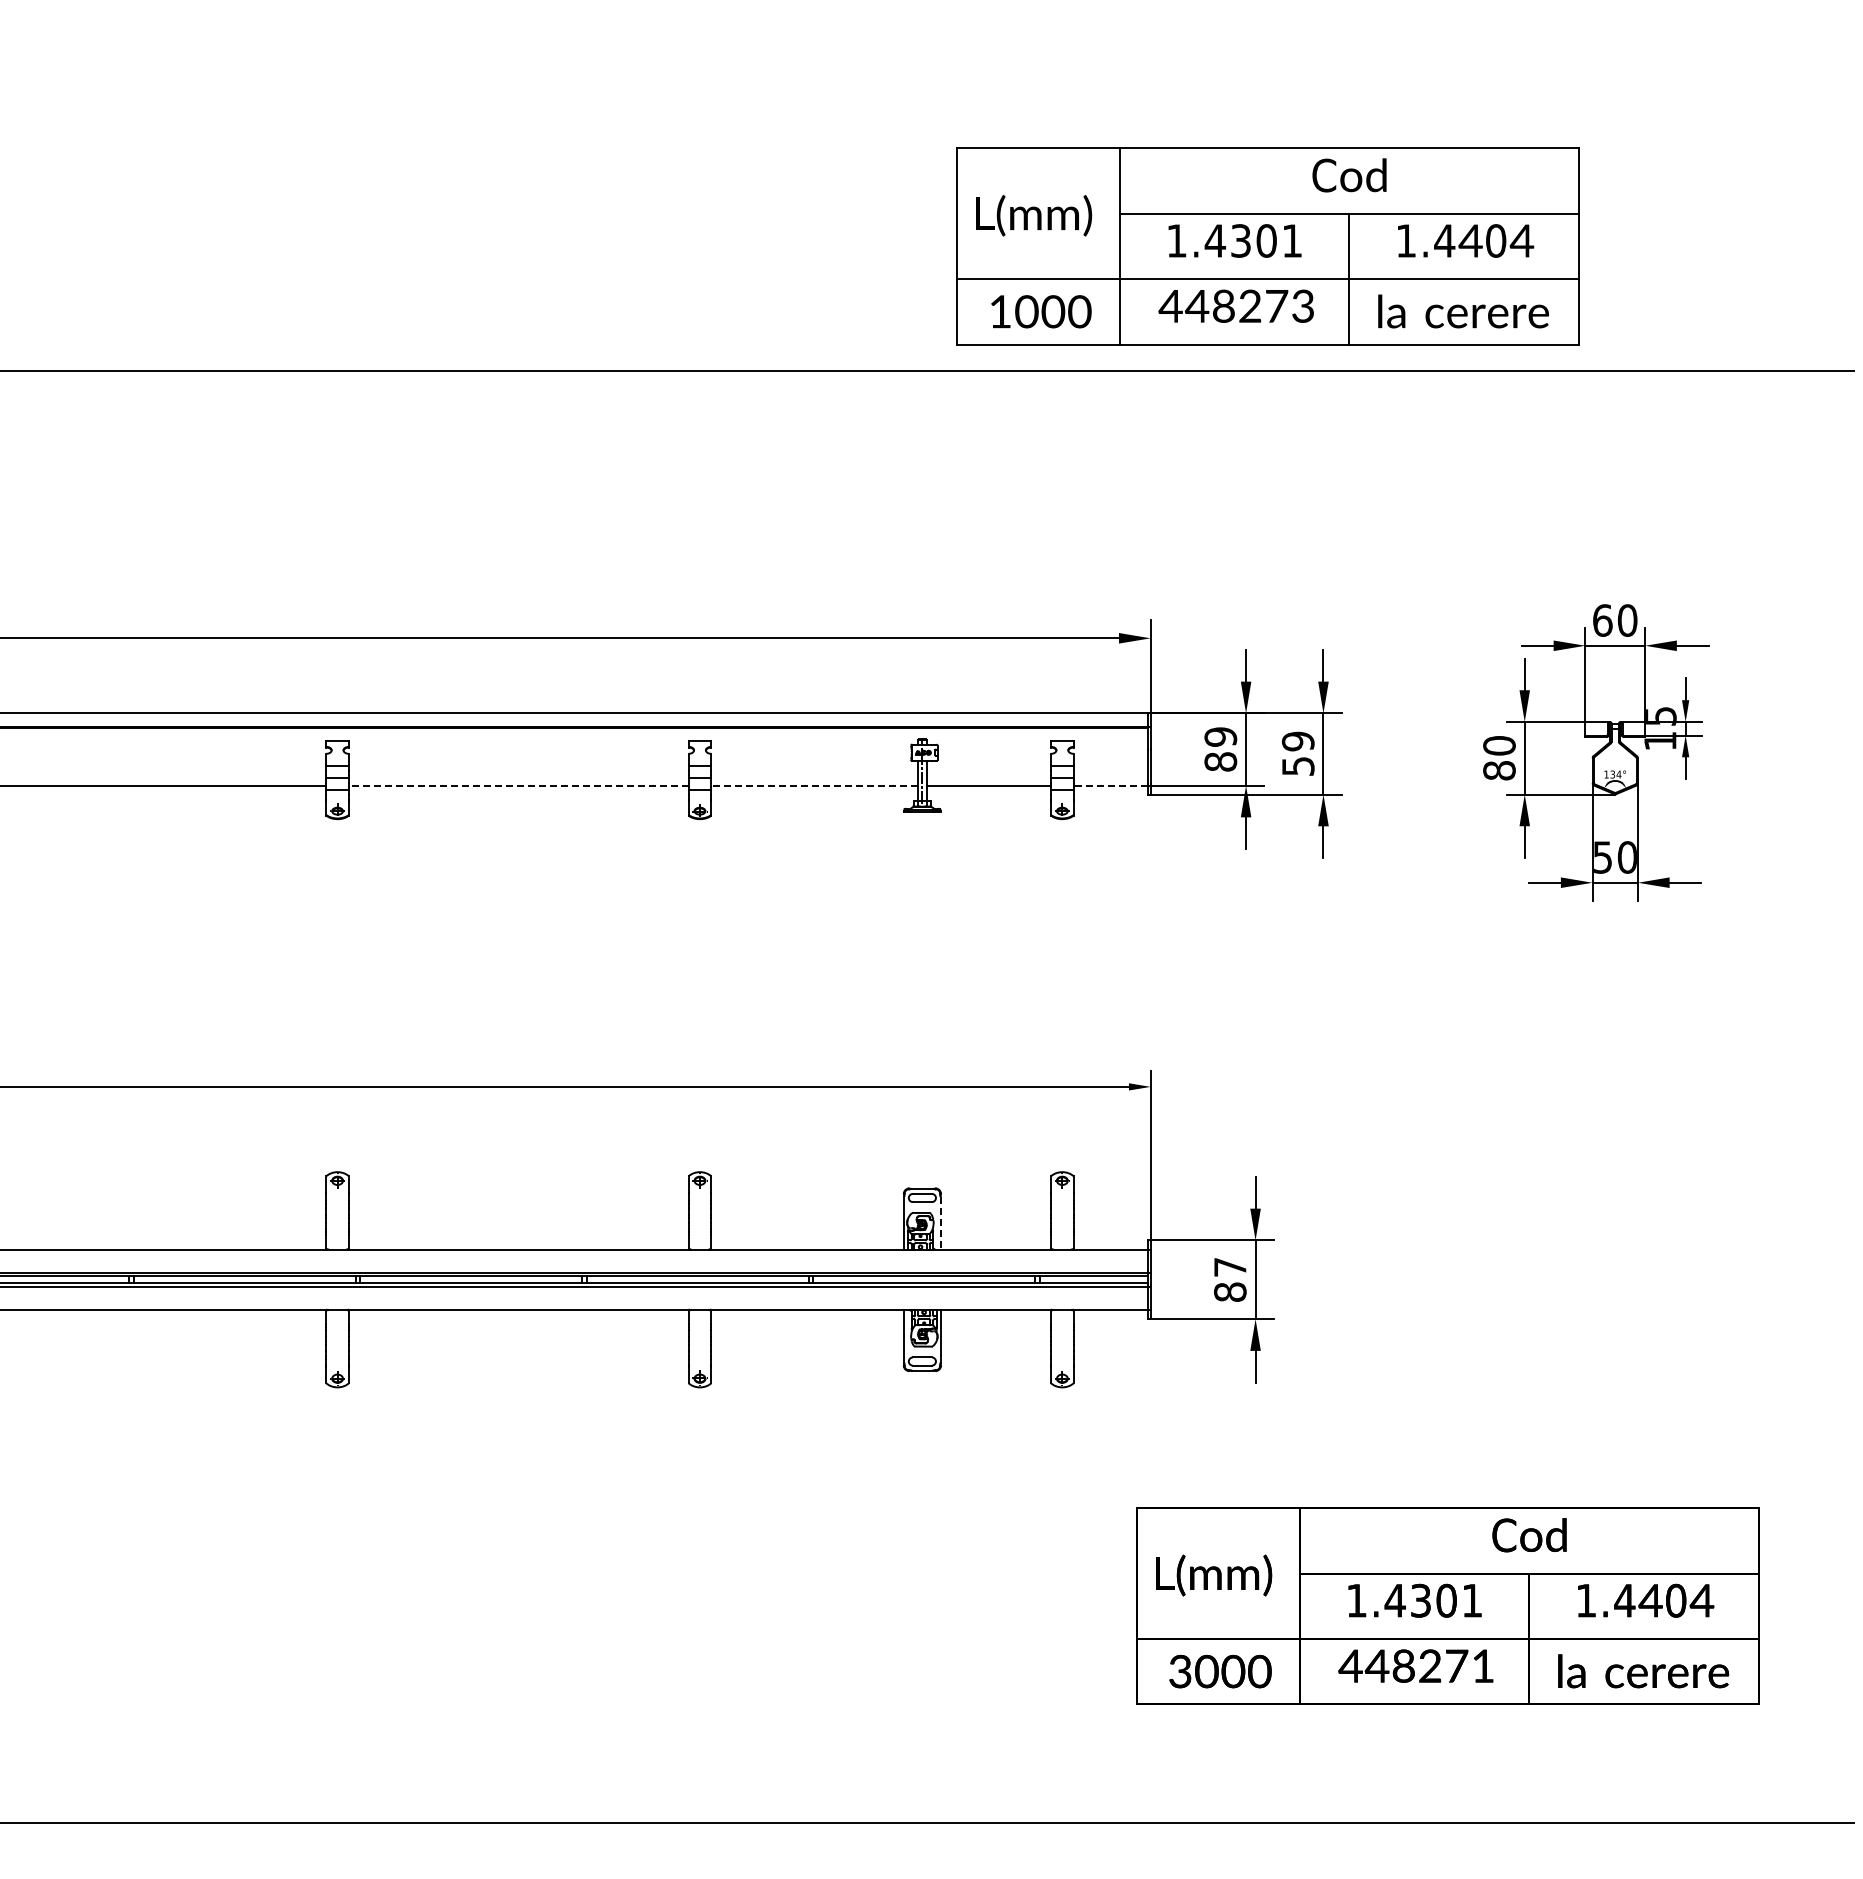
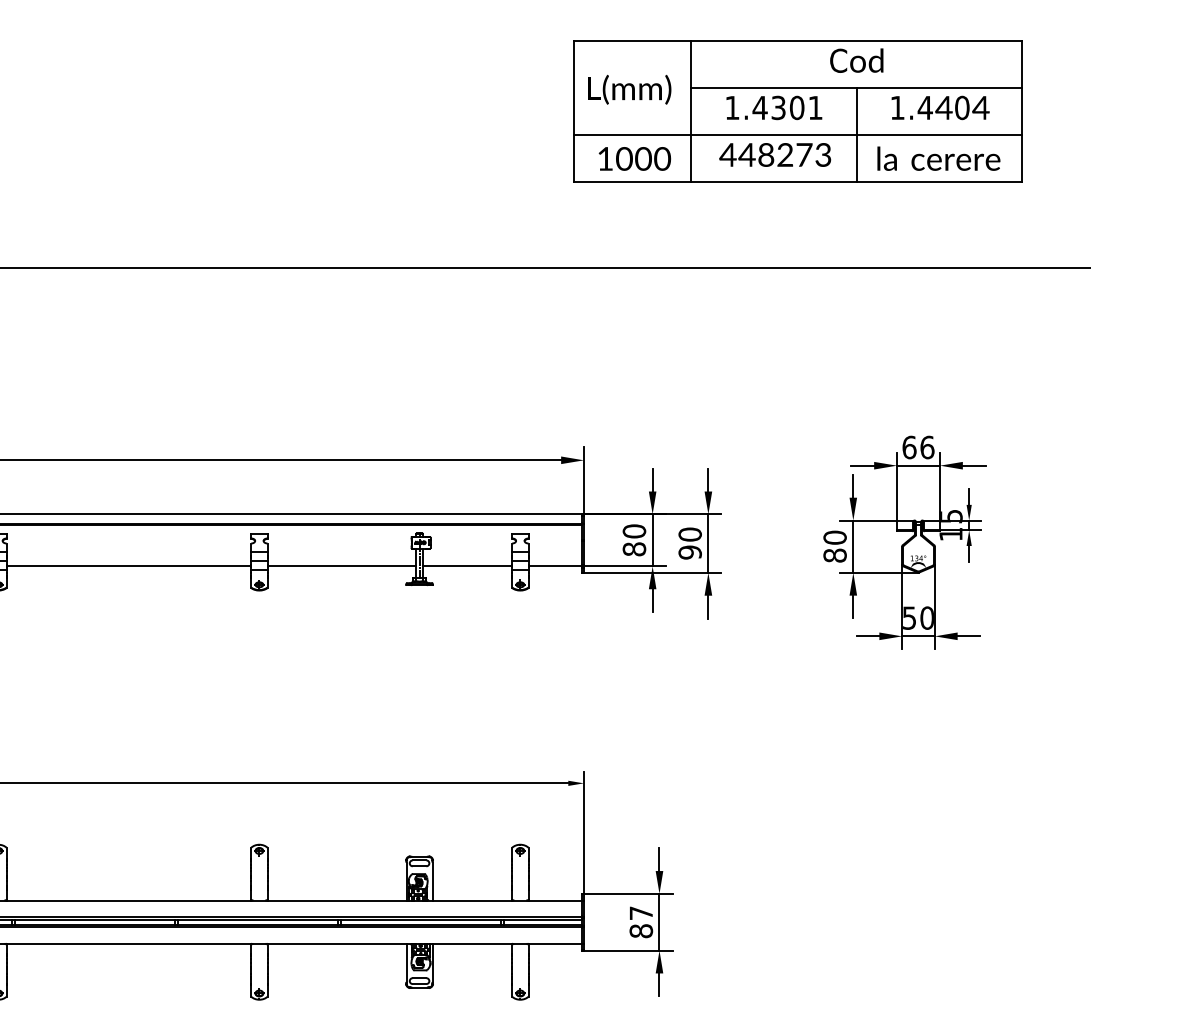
part: (1267, 246) -> (797, 111), moved
text: (1627, 620) -> (927, 447), 60 -> 66
text: (1220, 736) -> (634, 531), 89 -> 80
text: (1297, 753) -> (689, 543), 59 -> 90
line: (518, 785) -> (128, 566), dashed -> solid
line: (814, 785) -> (341, 566), dashed -> solid
line: (1110, 785) -> (555, 566), dashed -> solid
line: (940, 1223) -> (432, 881), dashed -> solid

